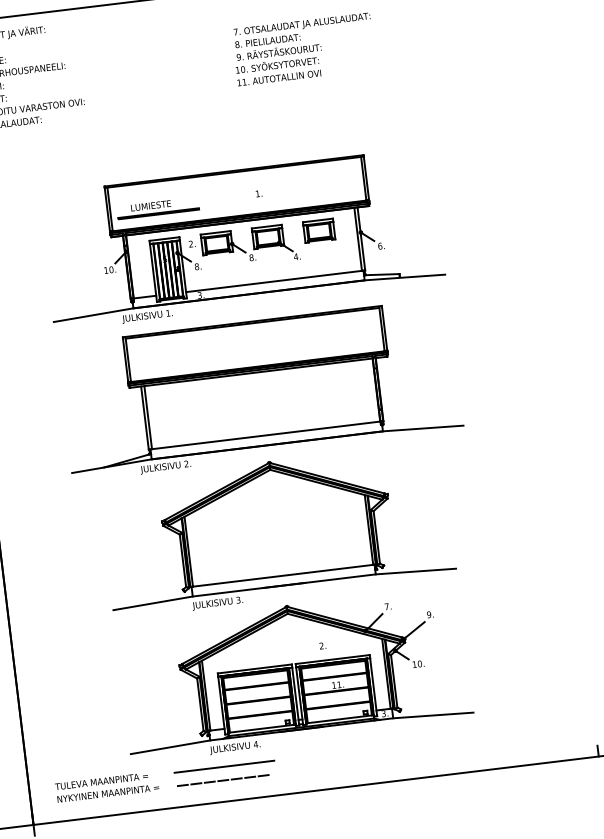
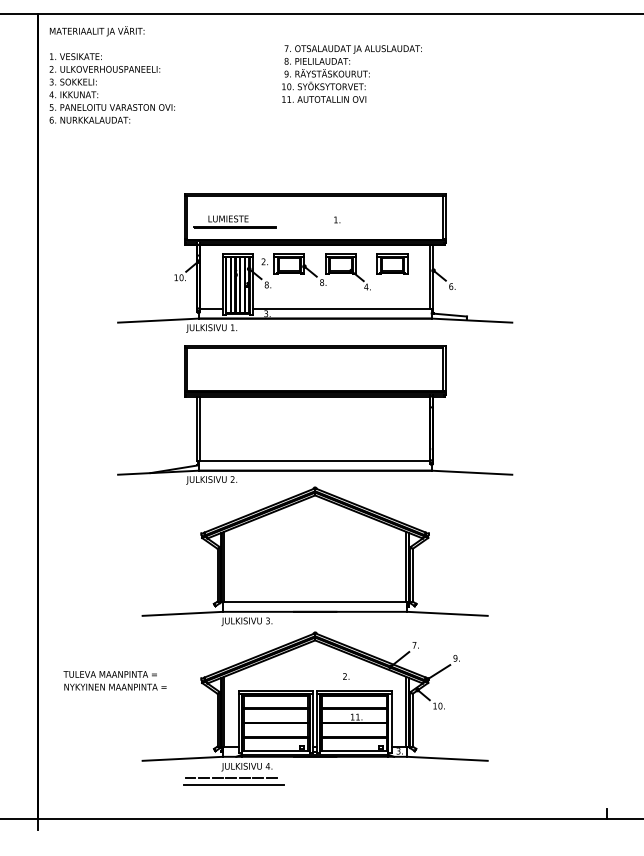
text: (303, 48) -> (351, 73), moved
line: (223, 779) -> (231, 777), moved
text: (106, 786) -> (114, 680), moved

